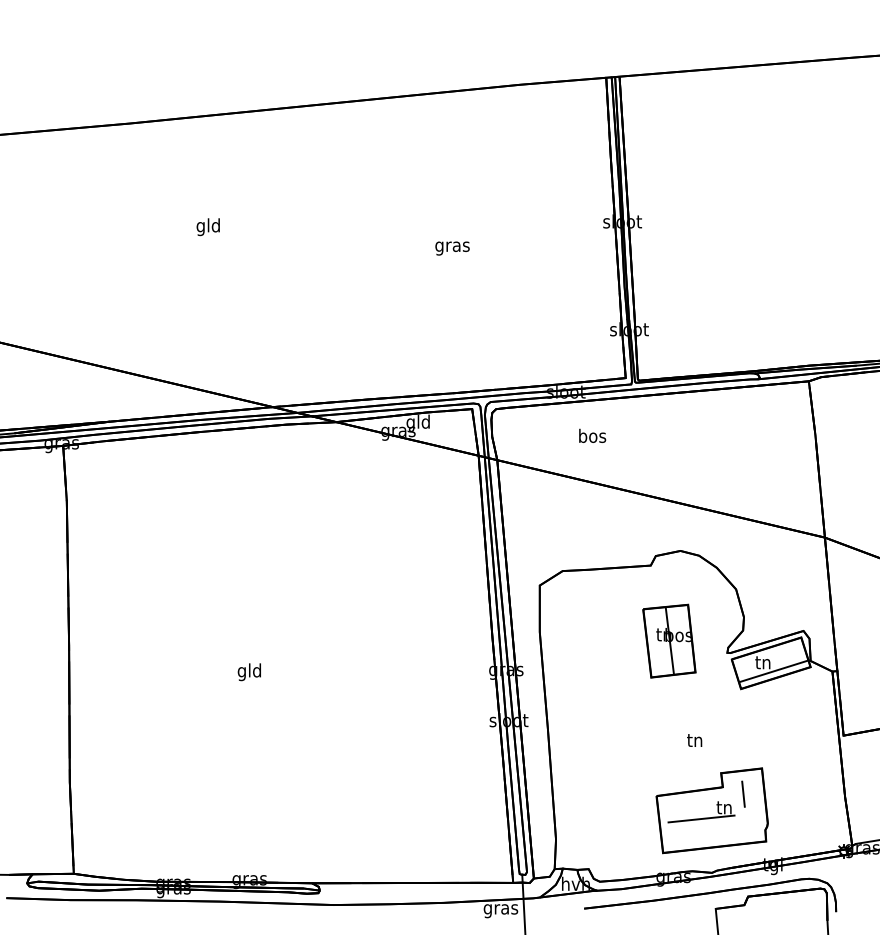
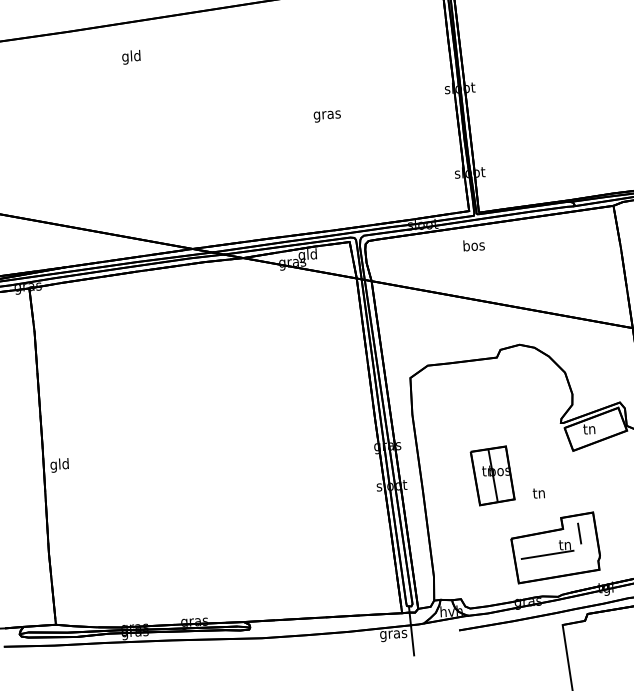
text: (207, 227) -> (130, 57), moved
text: (592, 435) -> (474, 245), moved
part: (669, 640) -> (492, 475), moved
line: (774, 670) -> (598, 434), removed
text: (248, 672) -> (58, 465), moved

